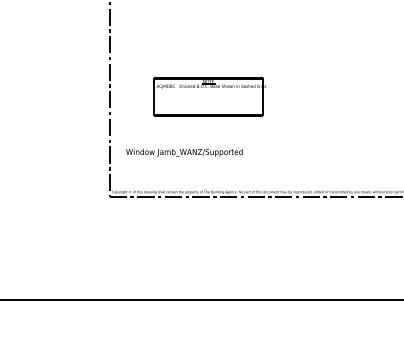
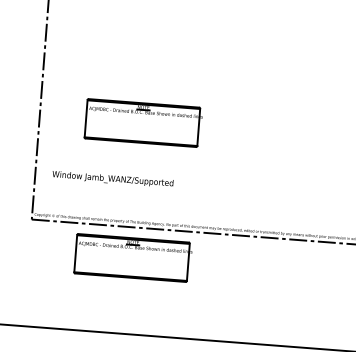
part: (209, 226) -> (133, 257), added

